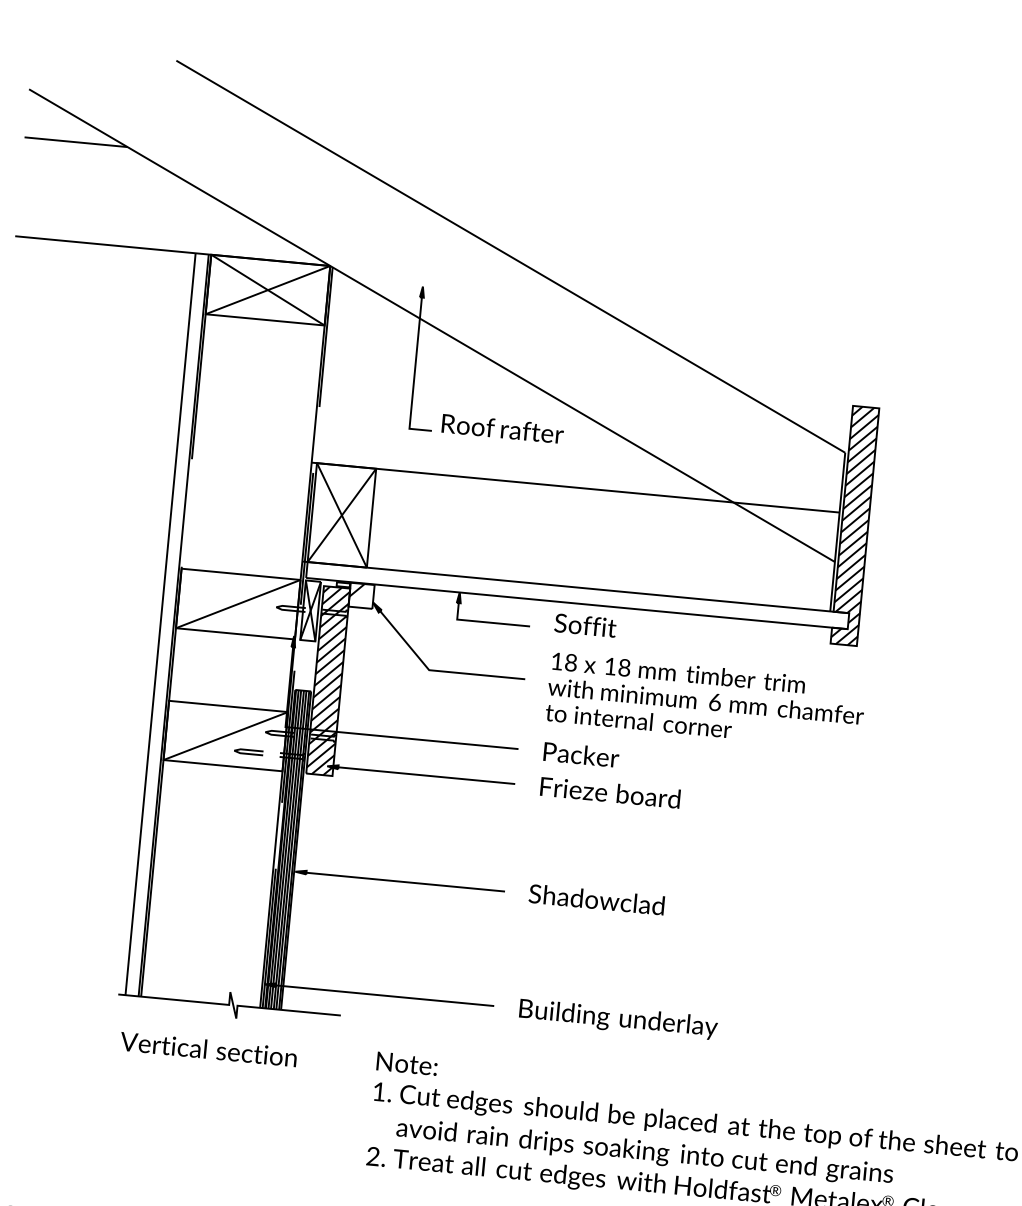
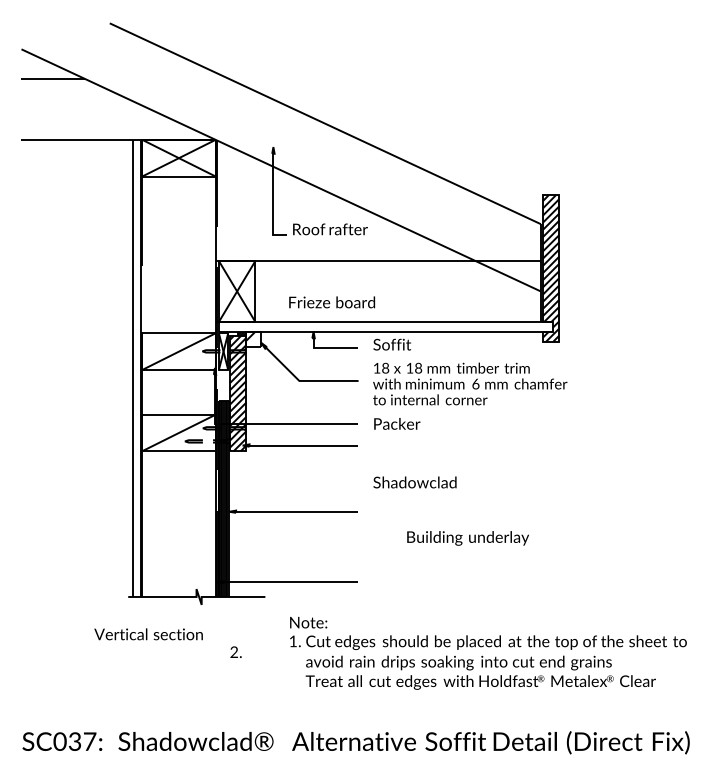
text: (610, 793) -> (332, 302), moved
text: (595, 899) -> (414, 482), moved
text: (617, 1019) -> (467, 538), moved
text: (208, 1049) -> (148, 634), moved
text: (375, 1155) -> (235, 651), moved

